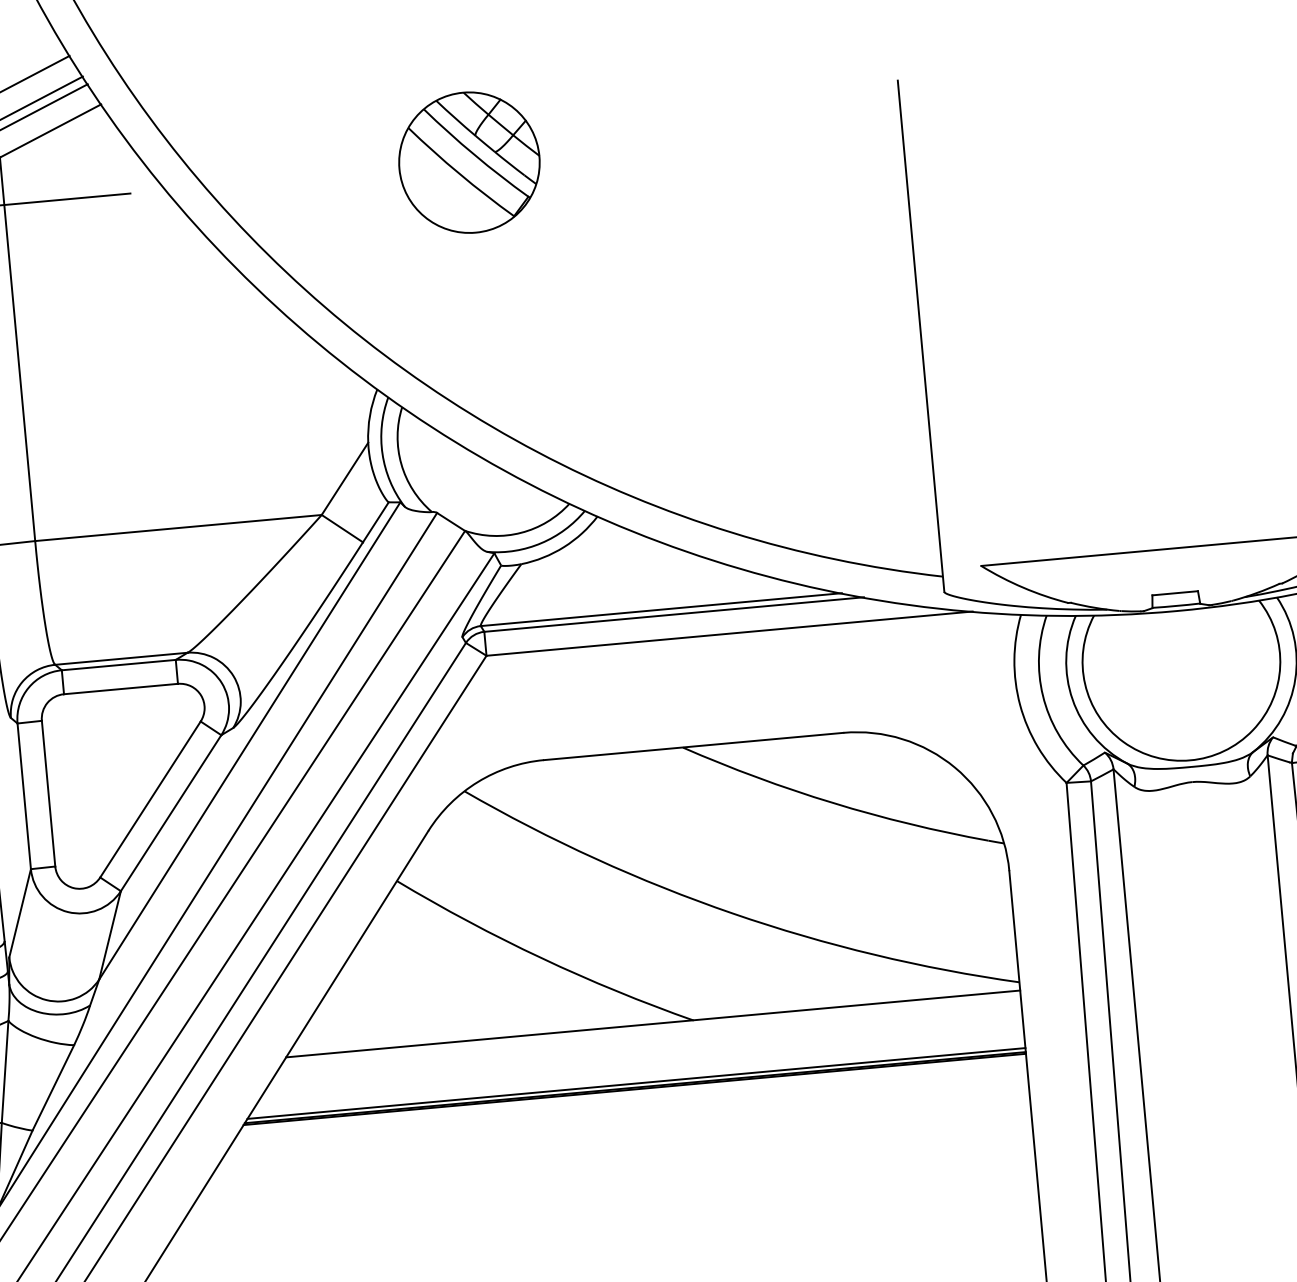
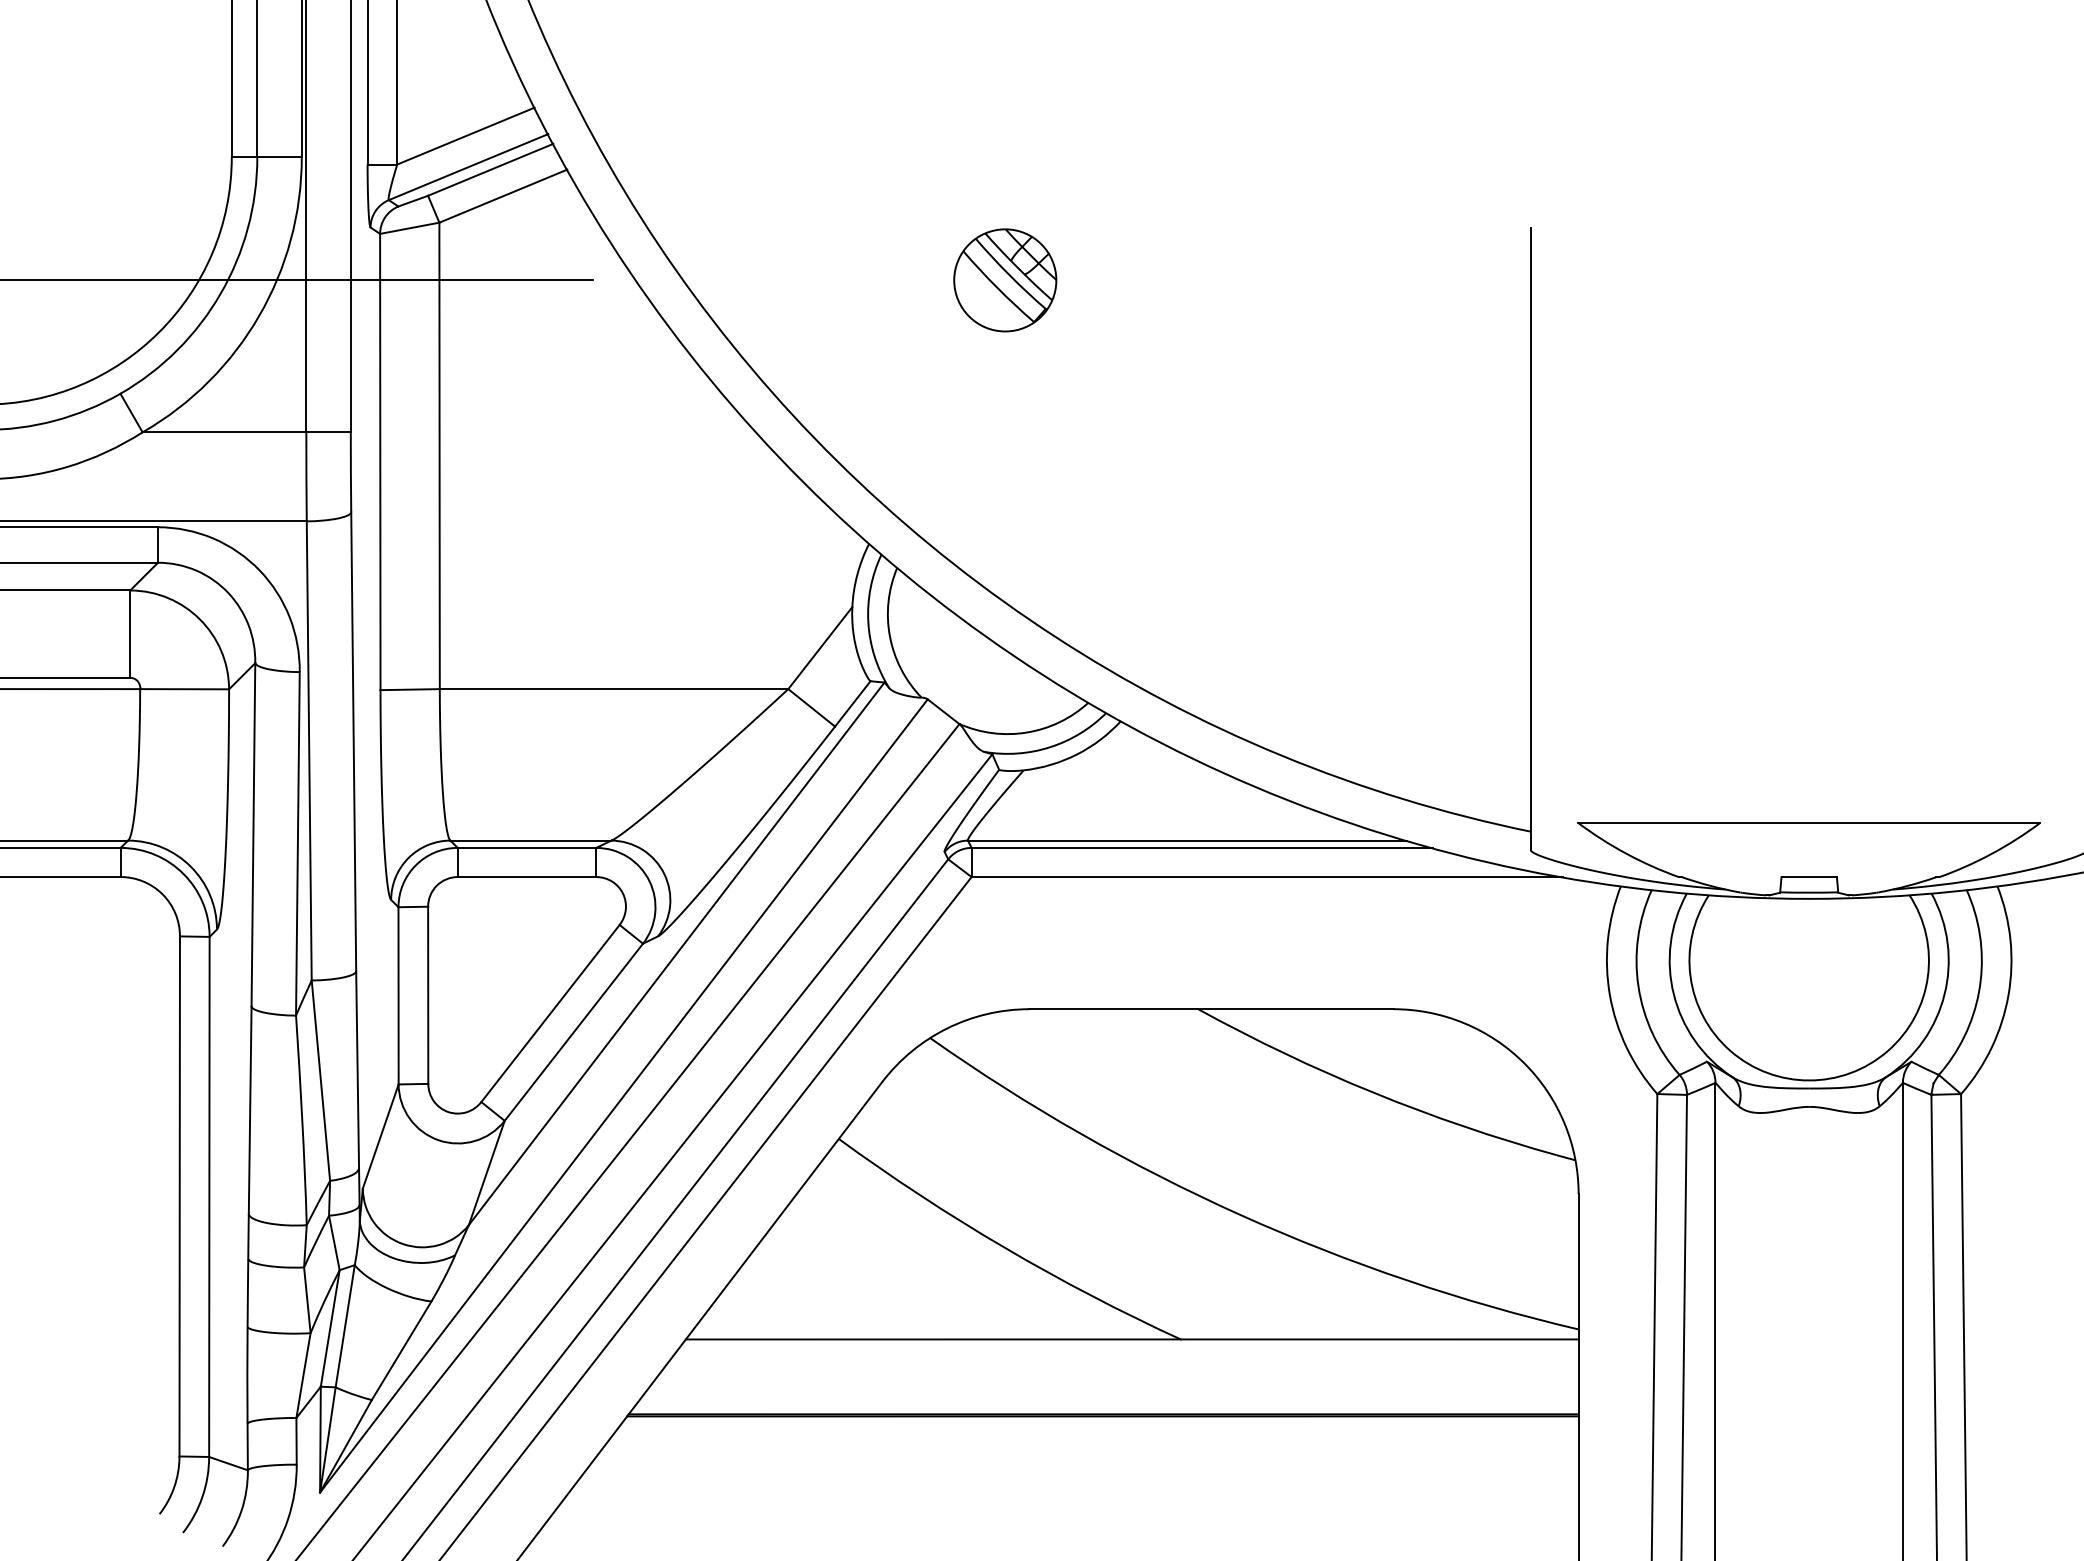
part: (469, 162) -> (1005, 280), size x0.6
line: (636, 1083) -> (1105, 1409), removed

